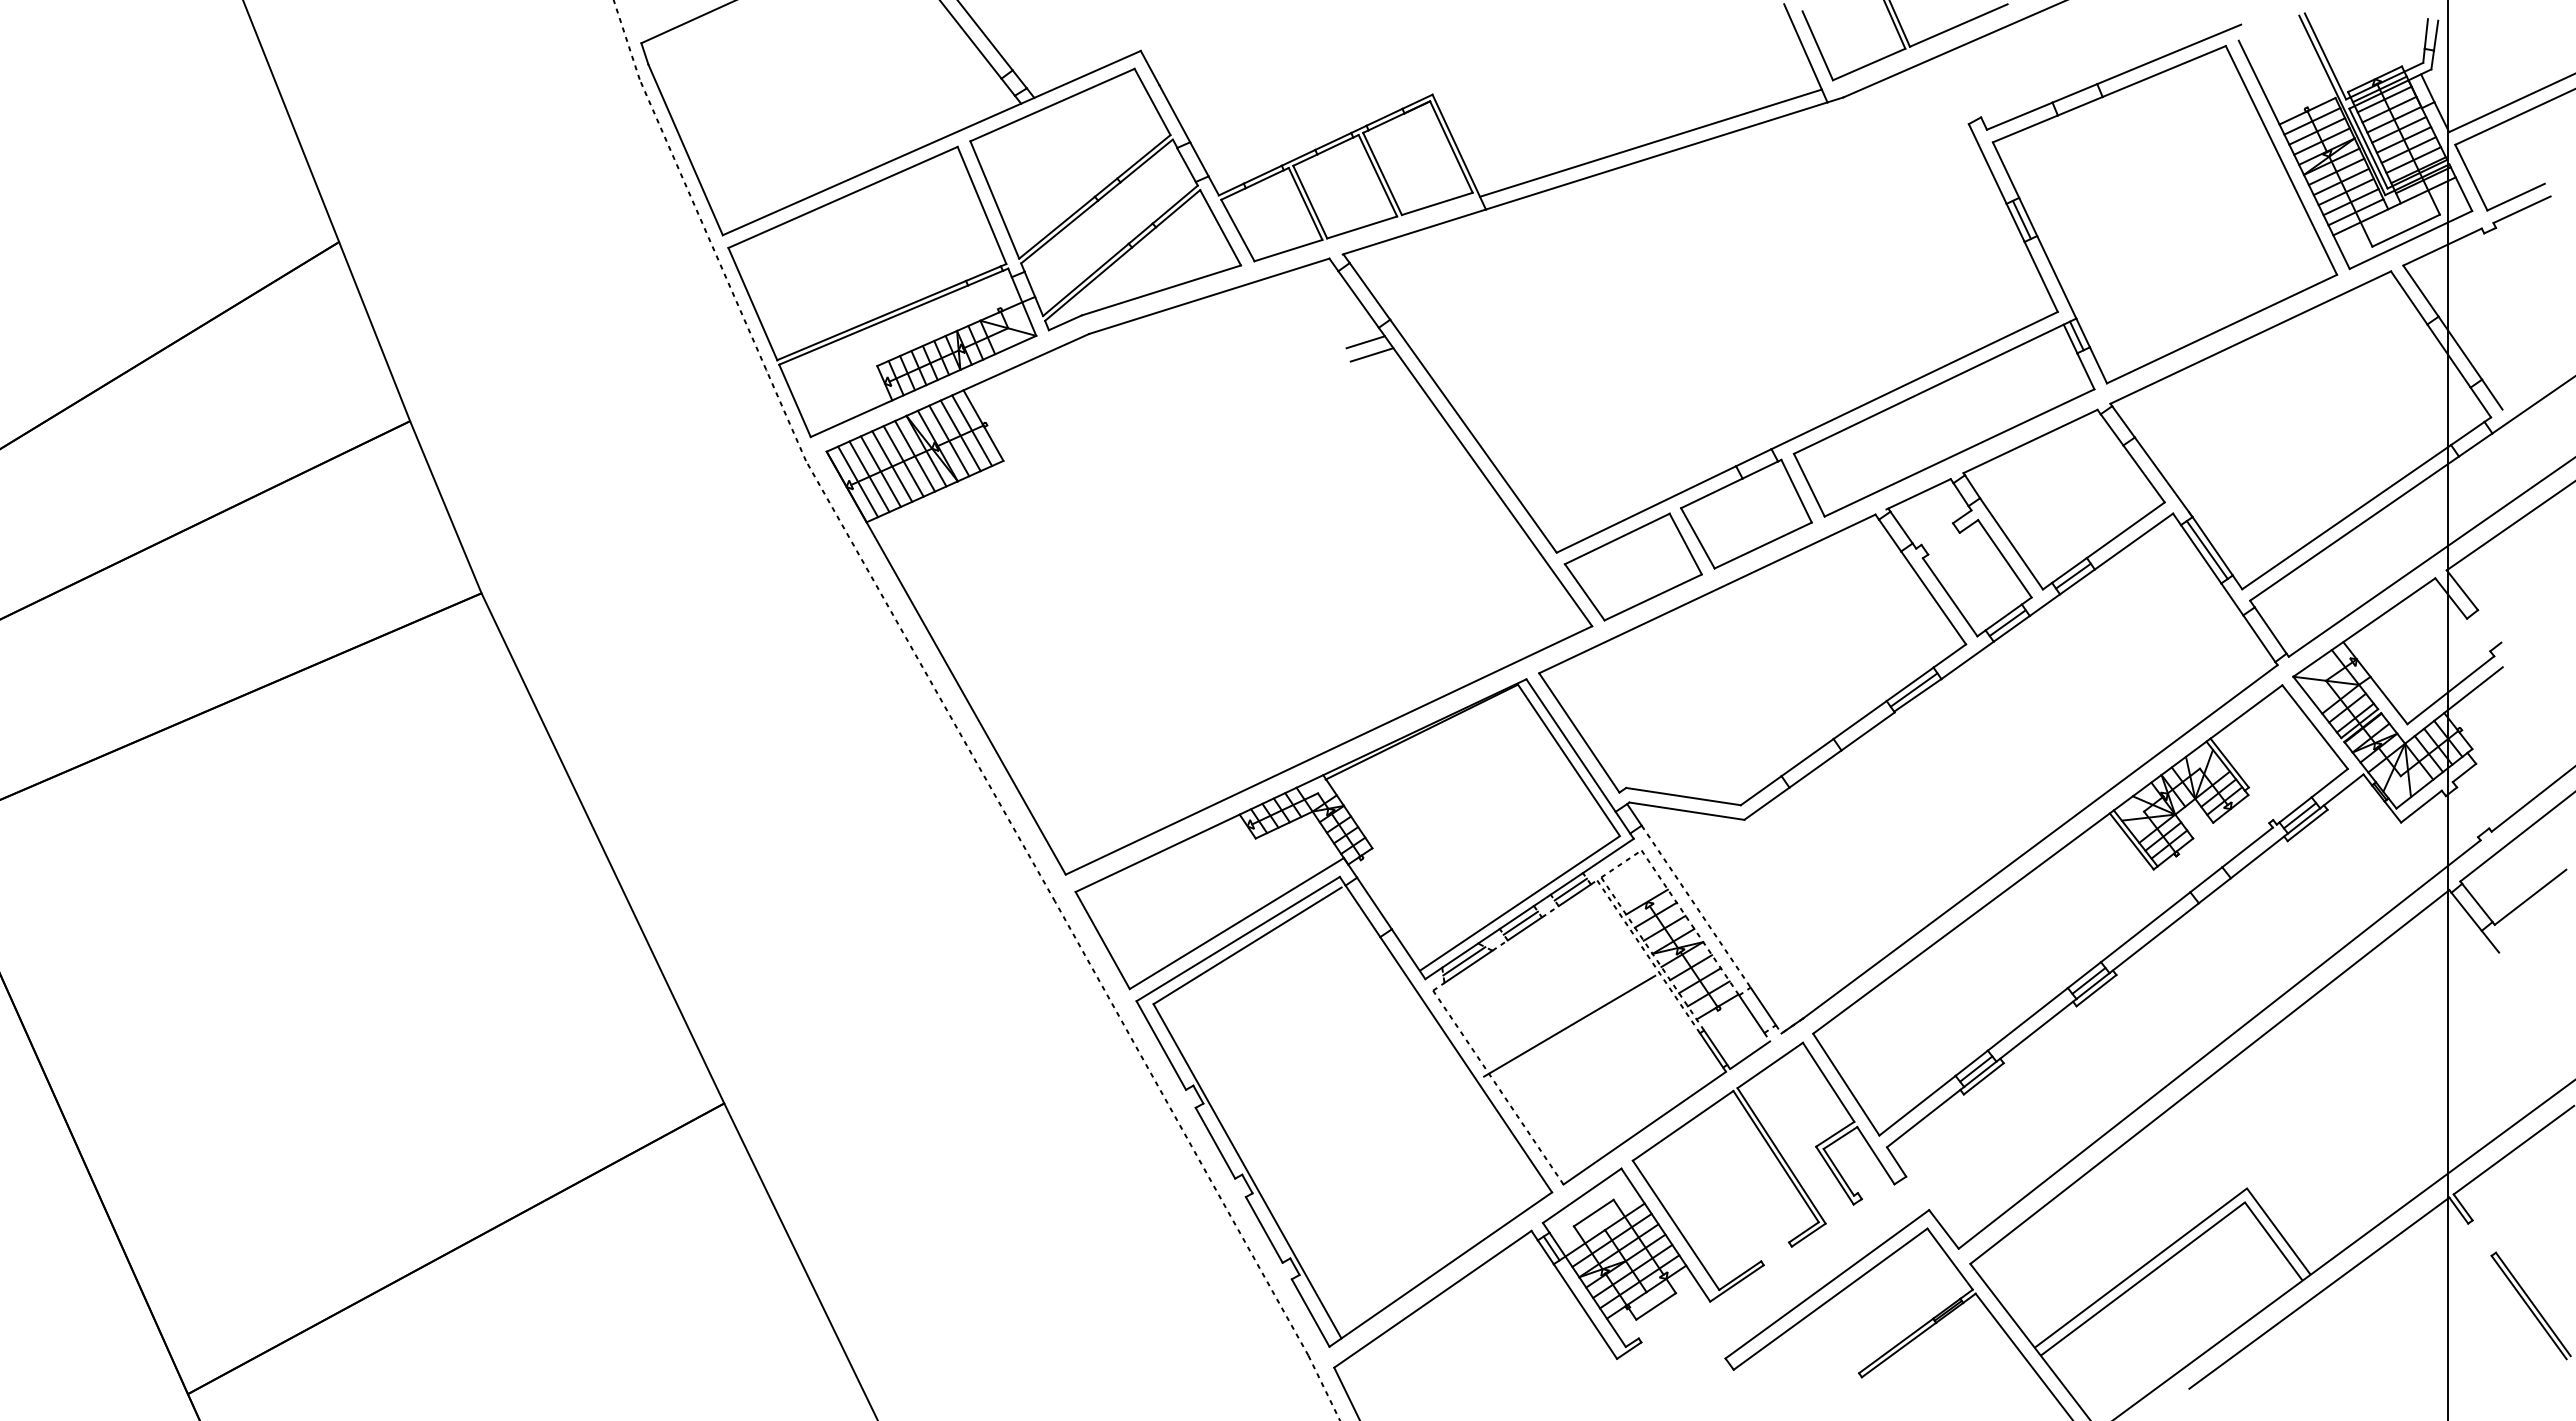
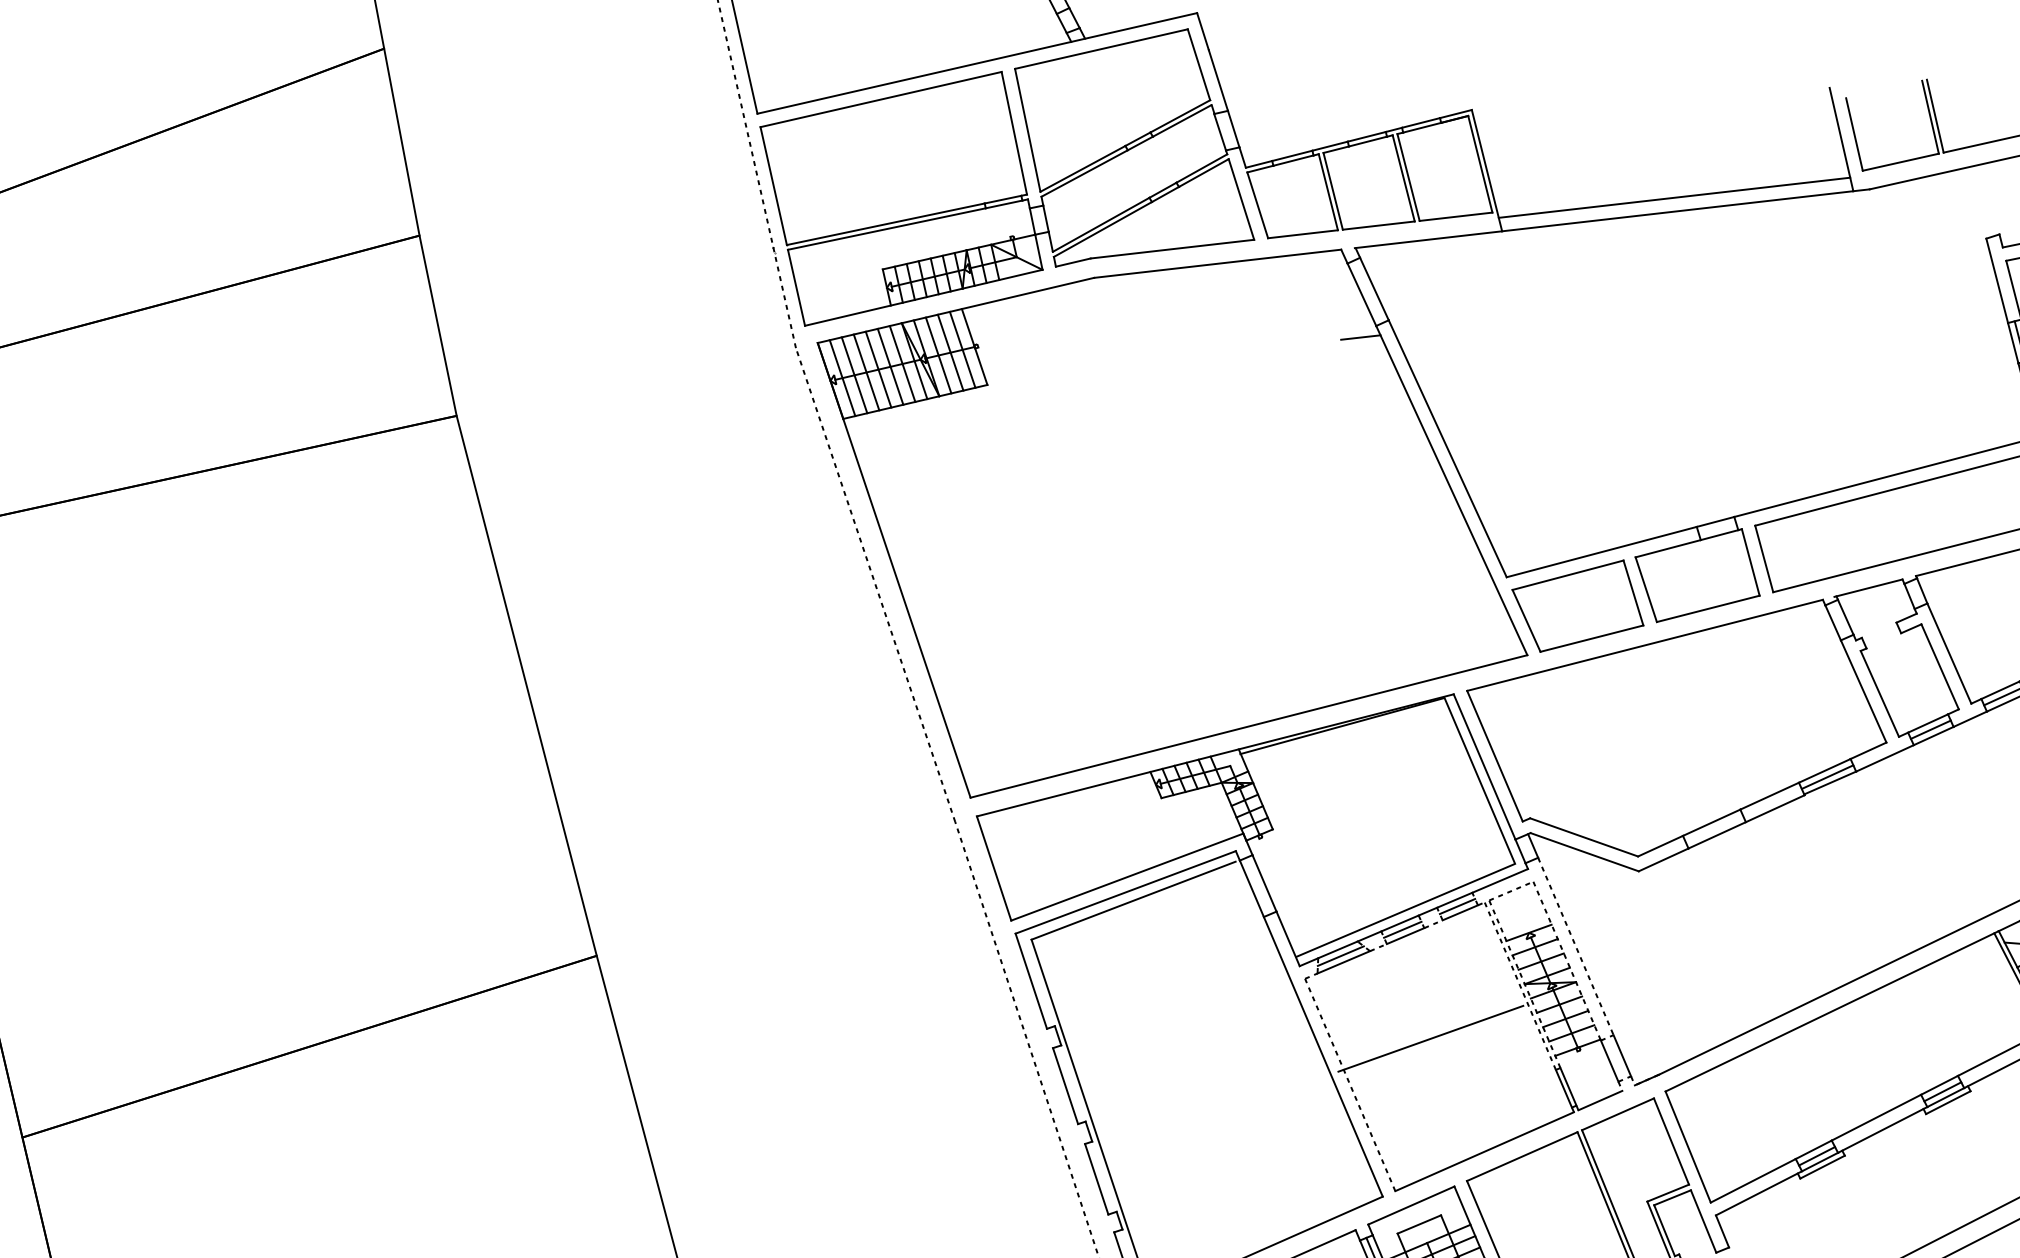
line: (1371, 354) -> (1364, 350), removed

